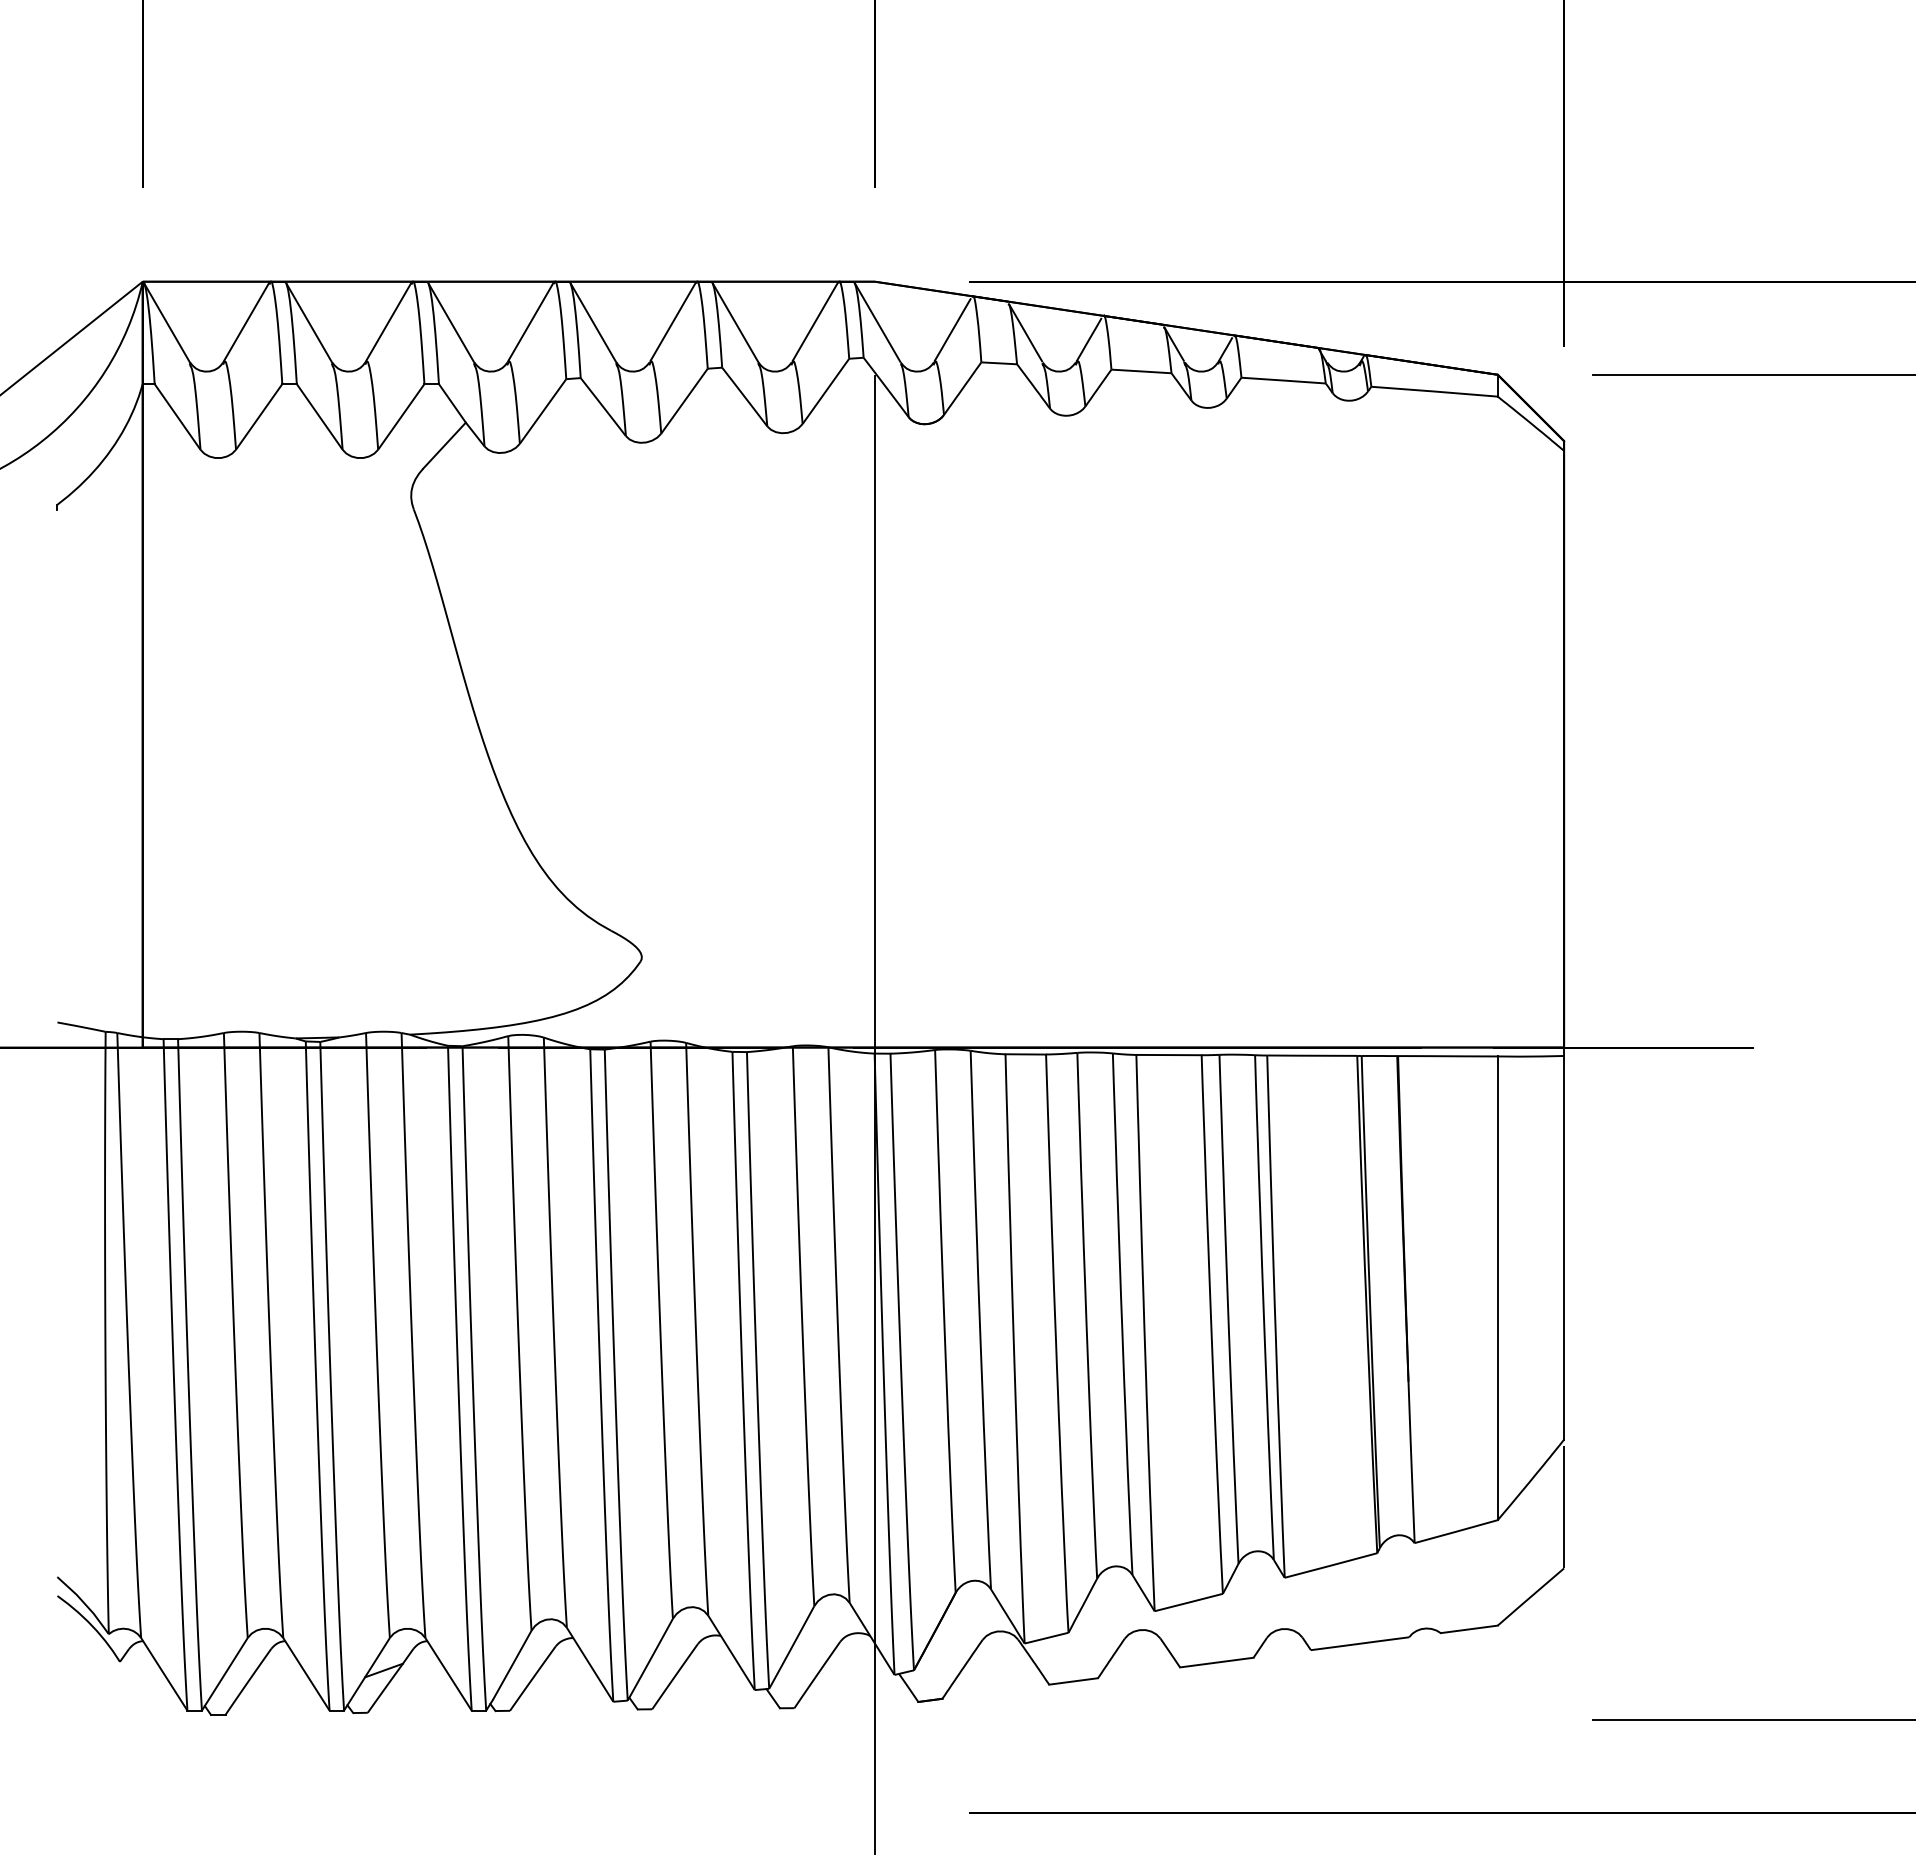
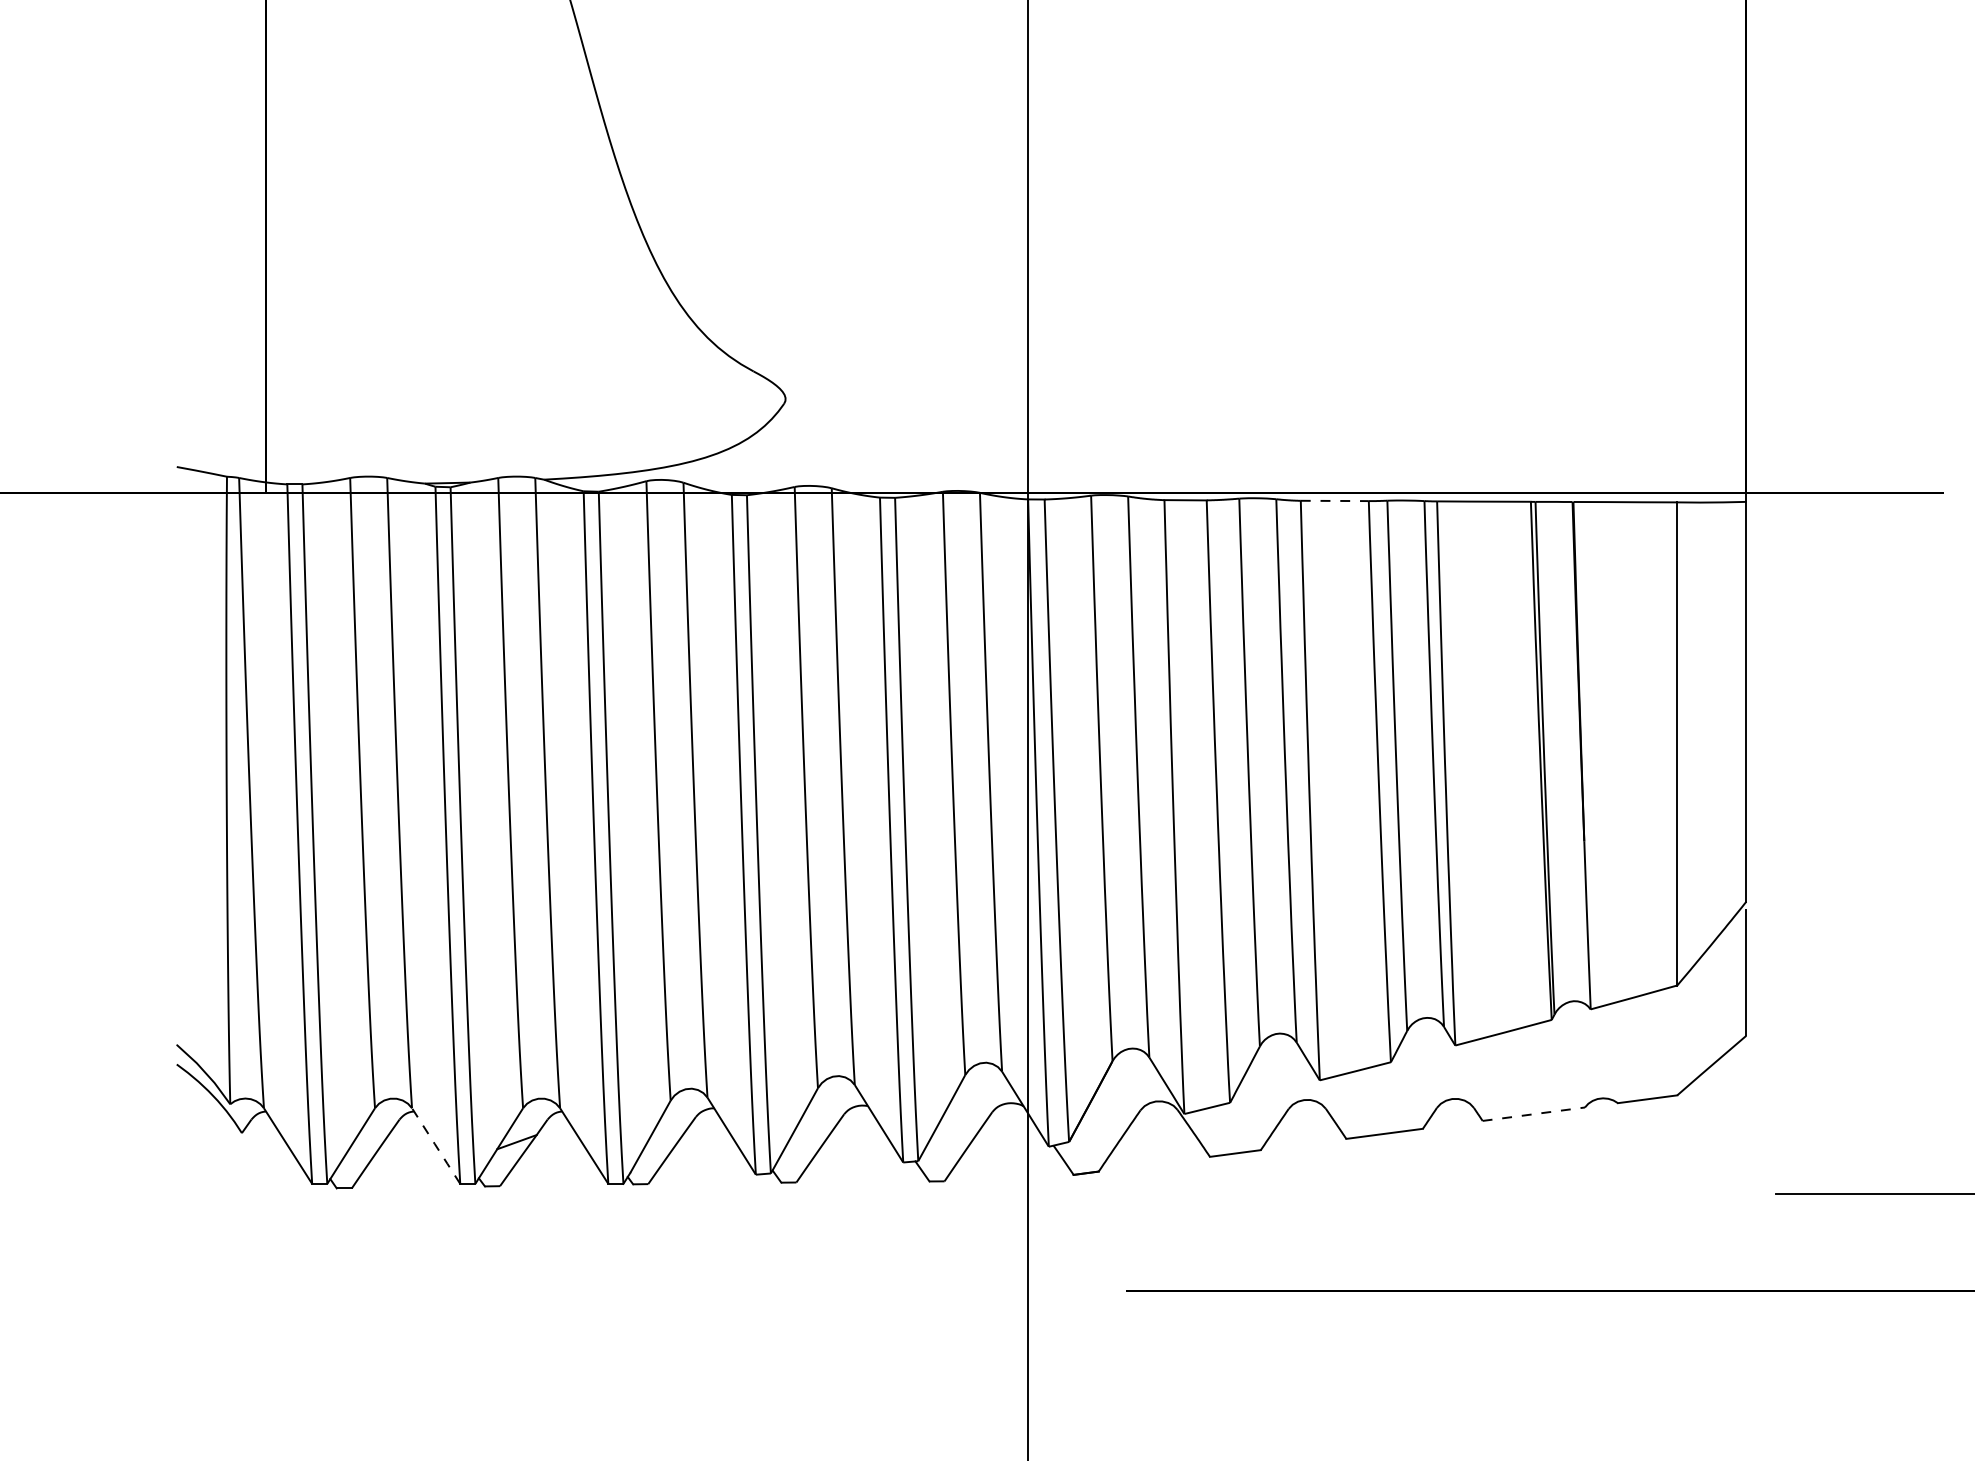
line: (1169, 1055) -> (1335, 501), solid -> dashed
line: (1360, 1643) -> (1534, 1113), solid -> dashed
line: (306, 1673) -> (436, 1145), solid -> dashed

